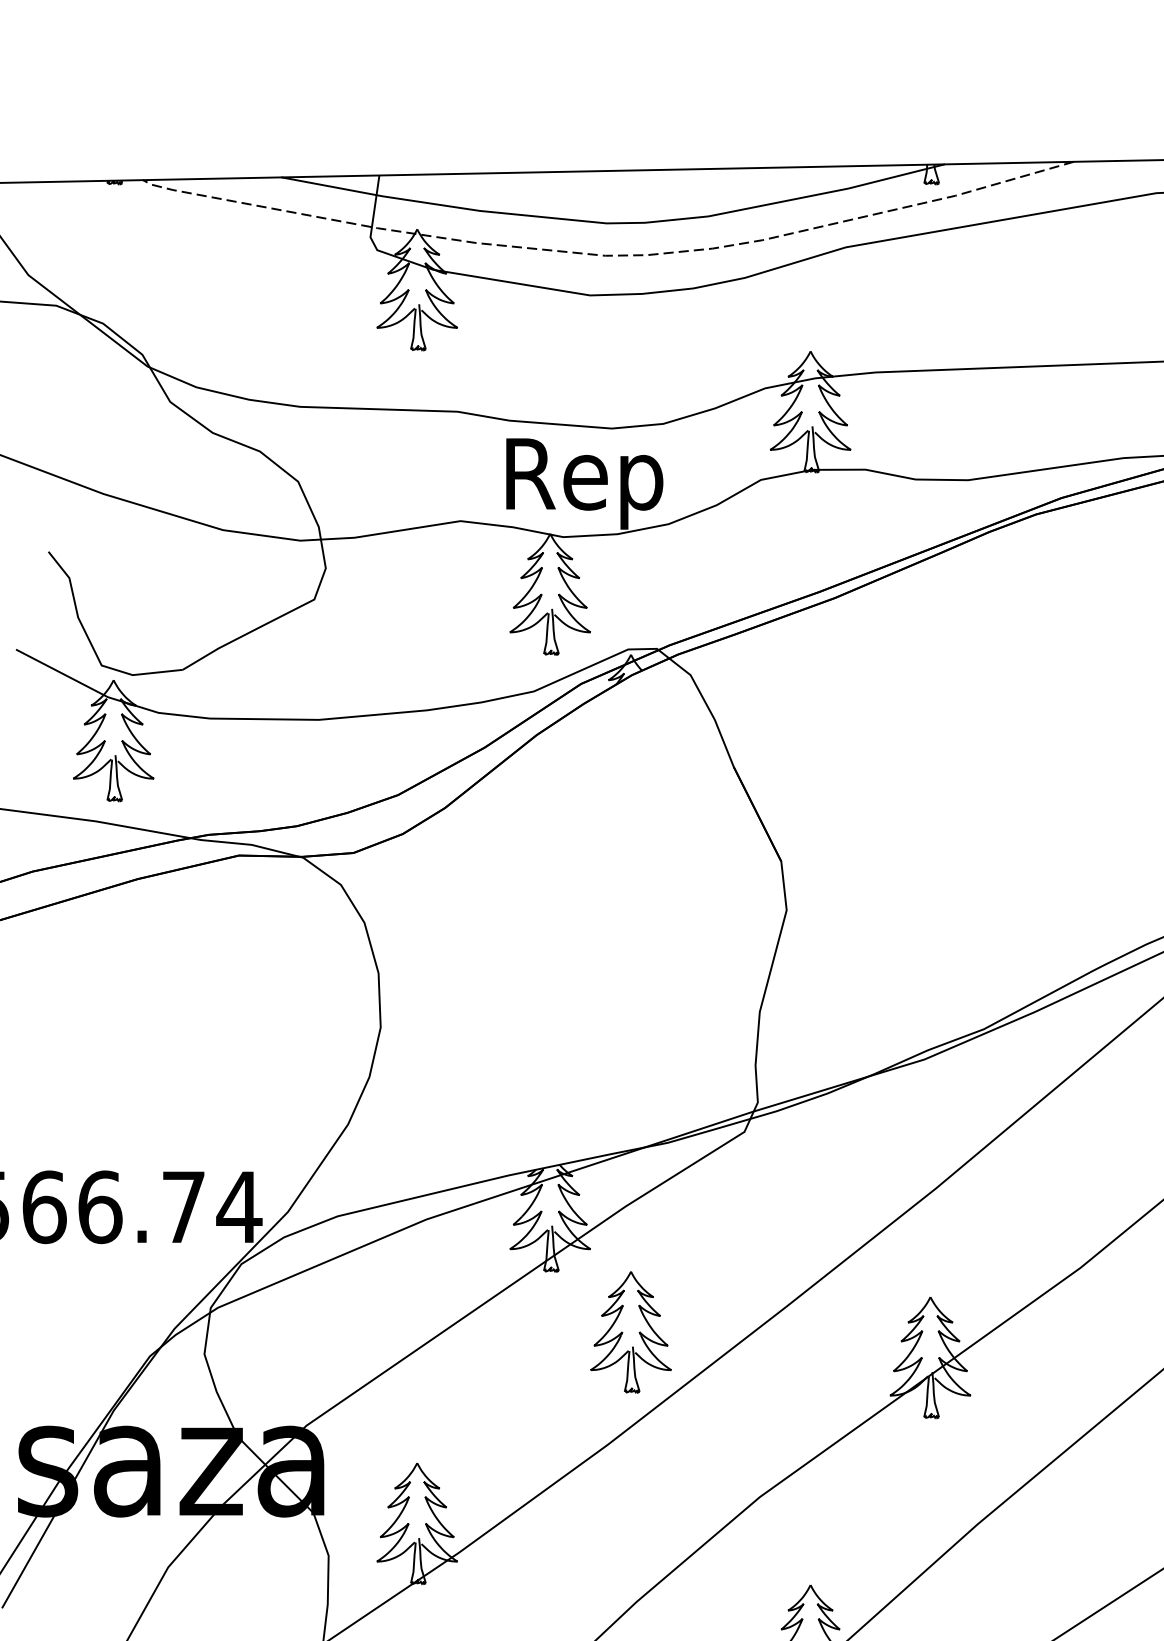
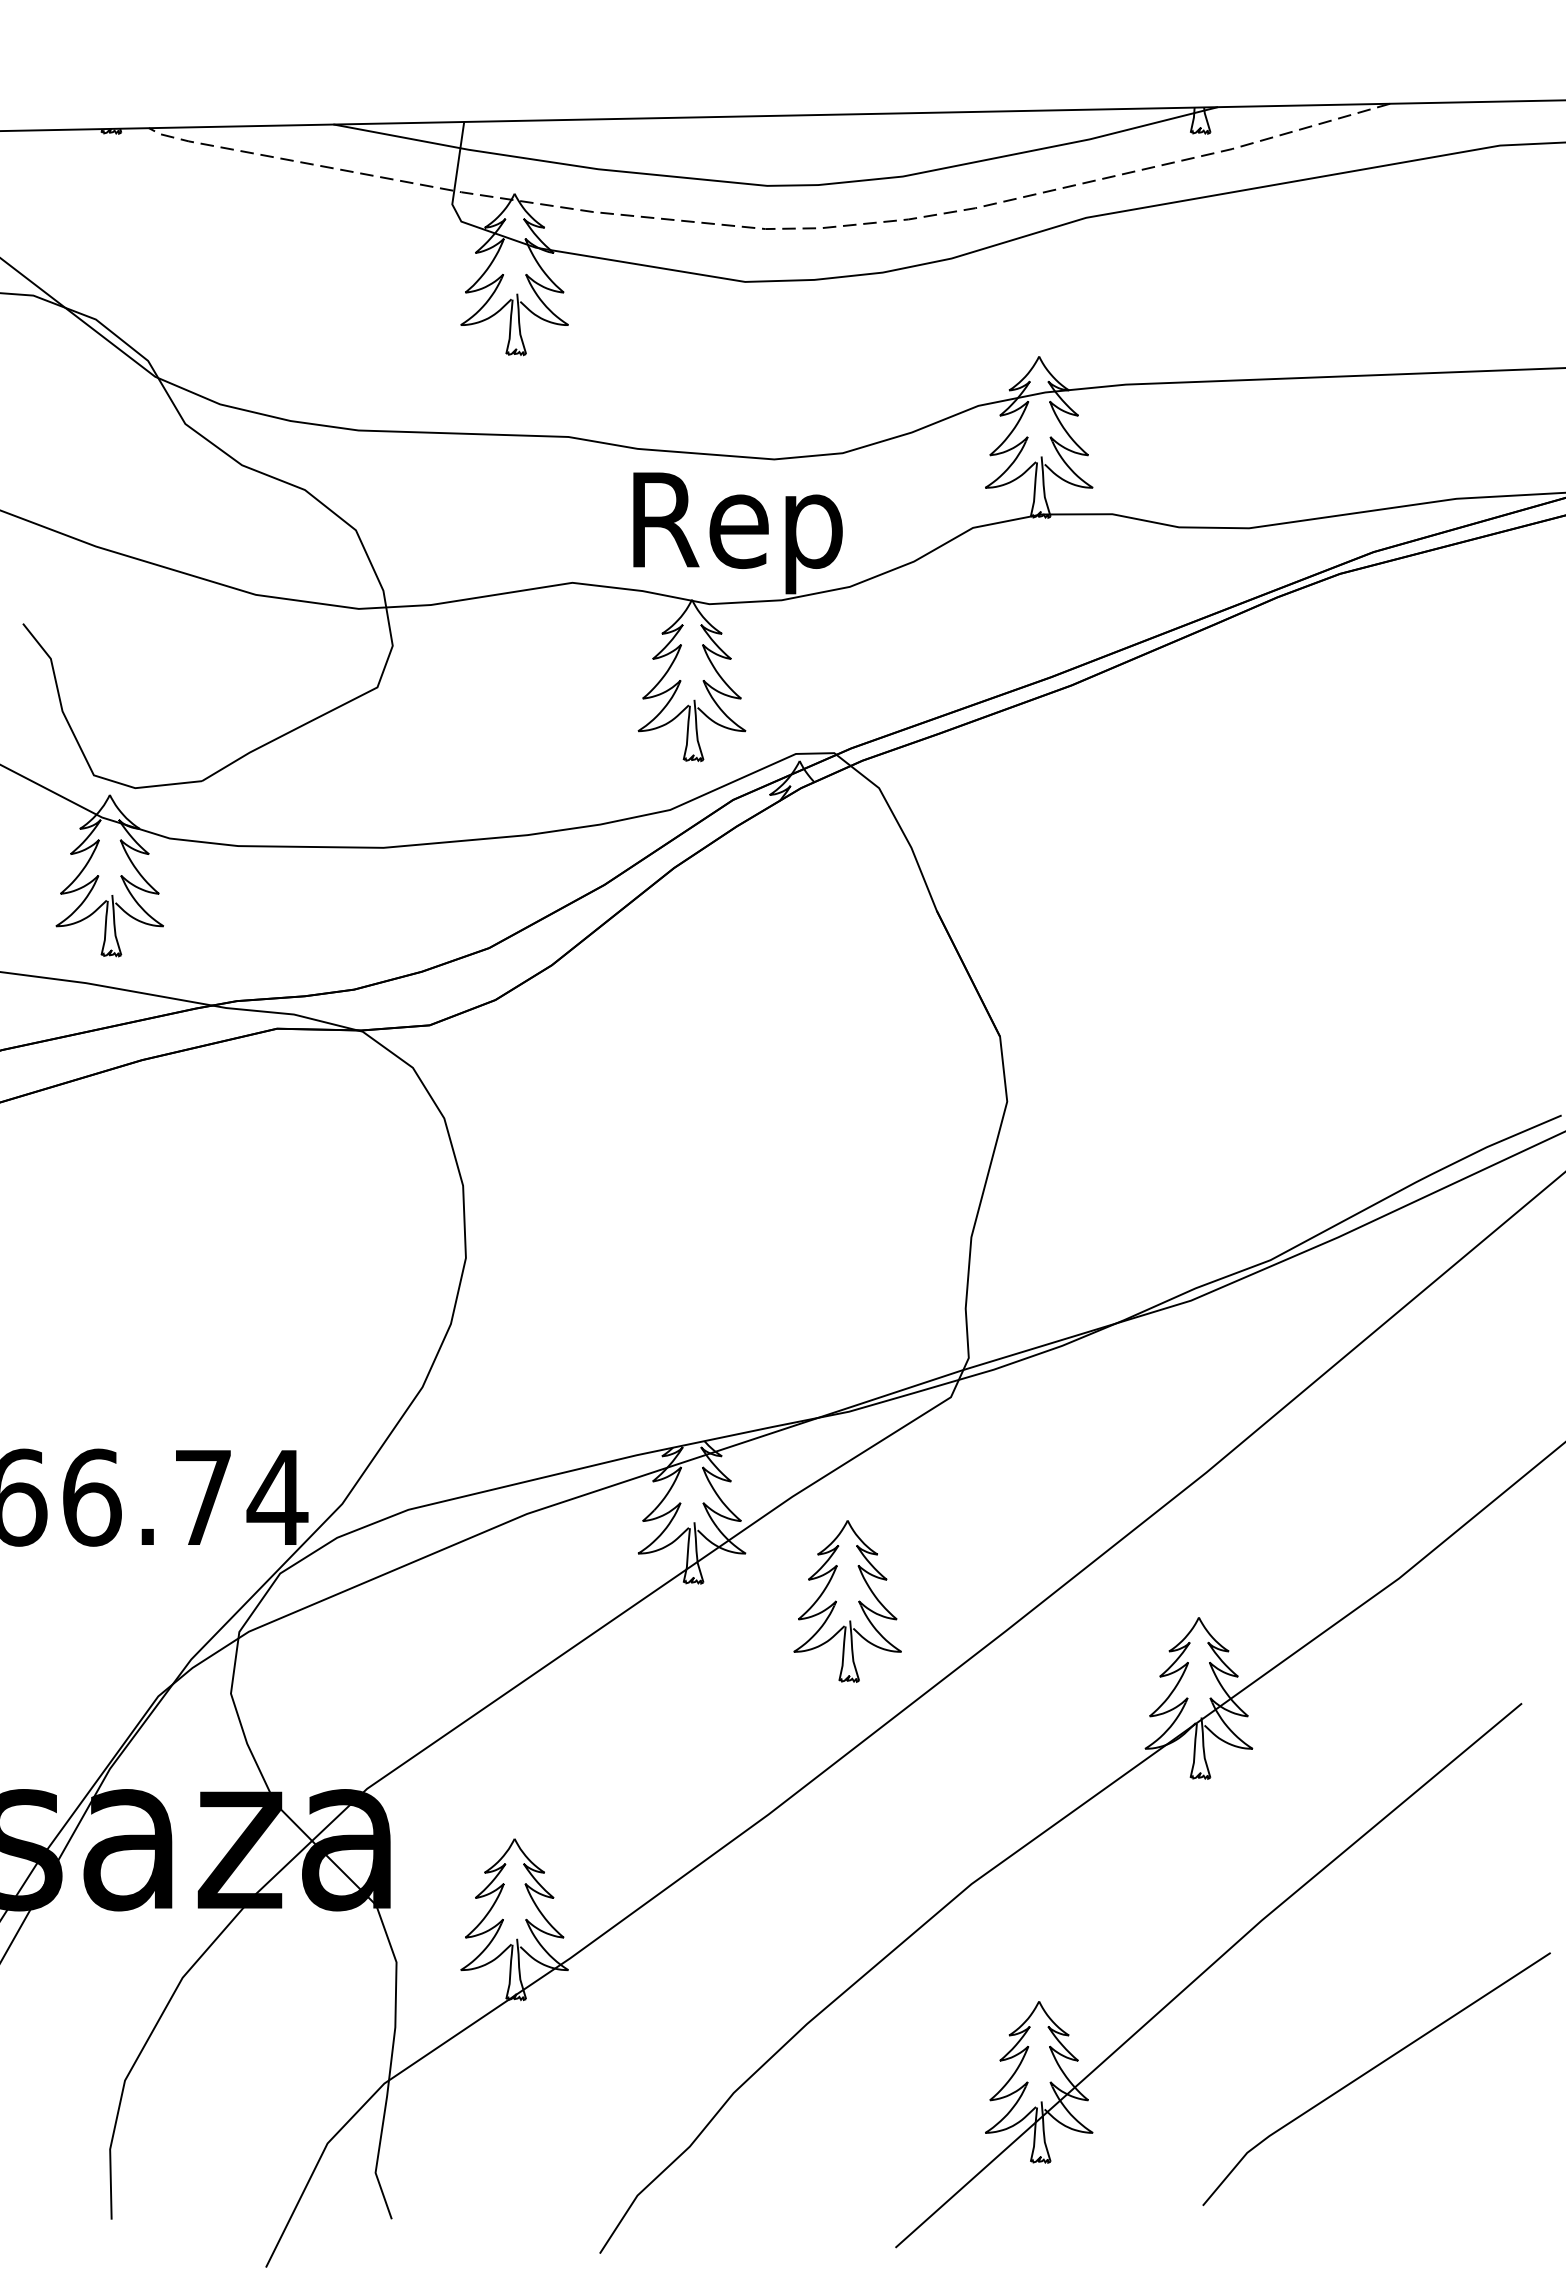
part: (622, 1332) -> (836, 1601), moved

